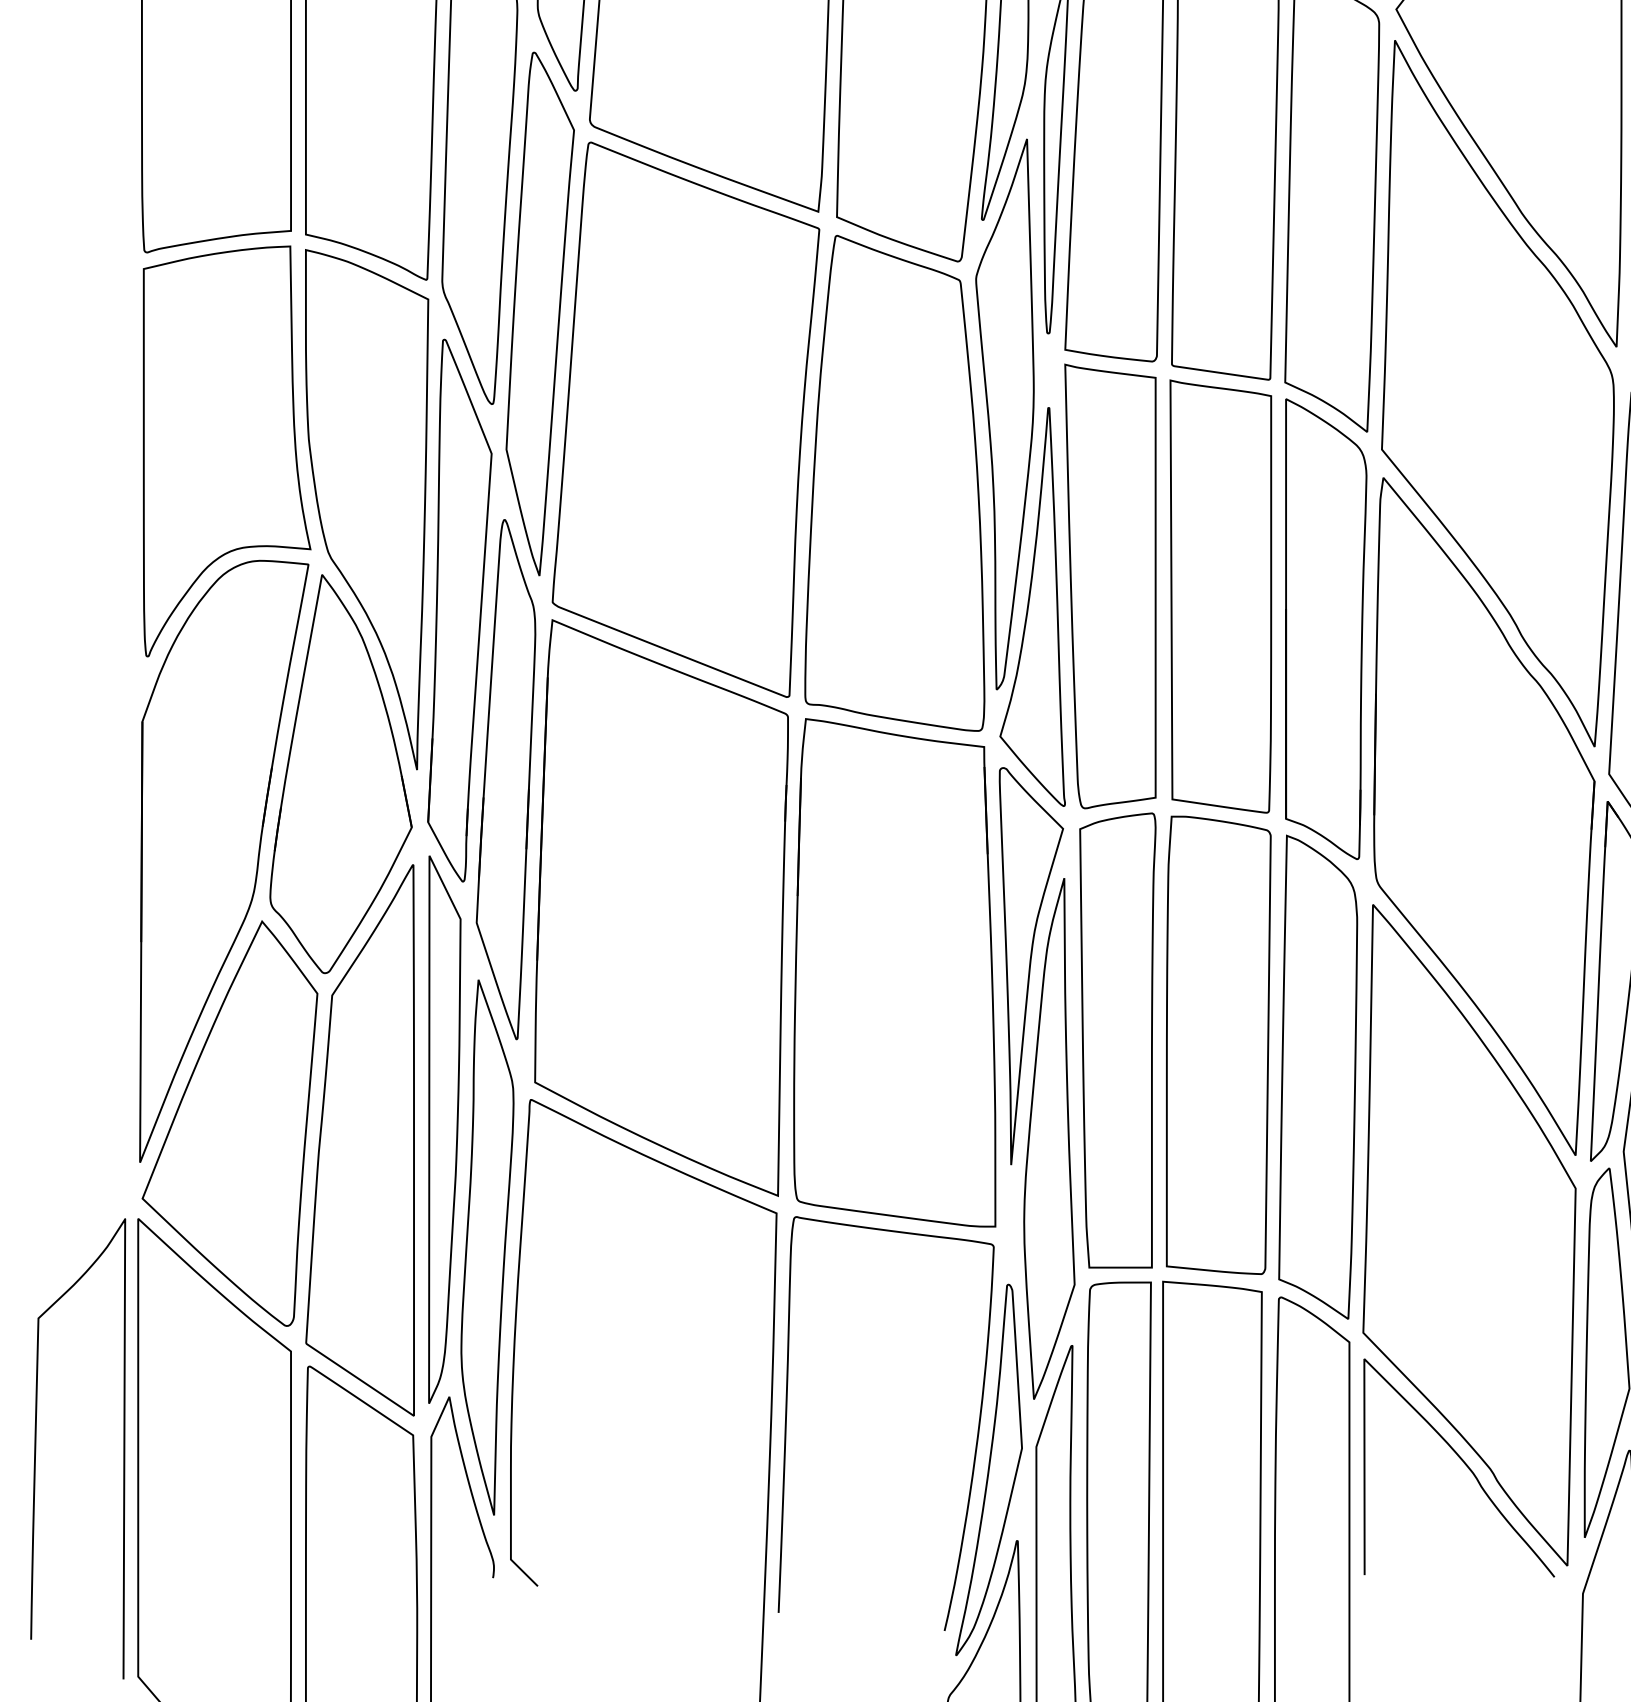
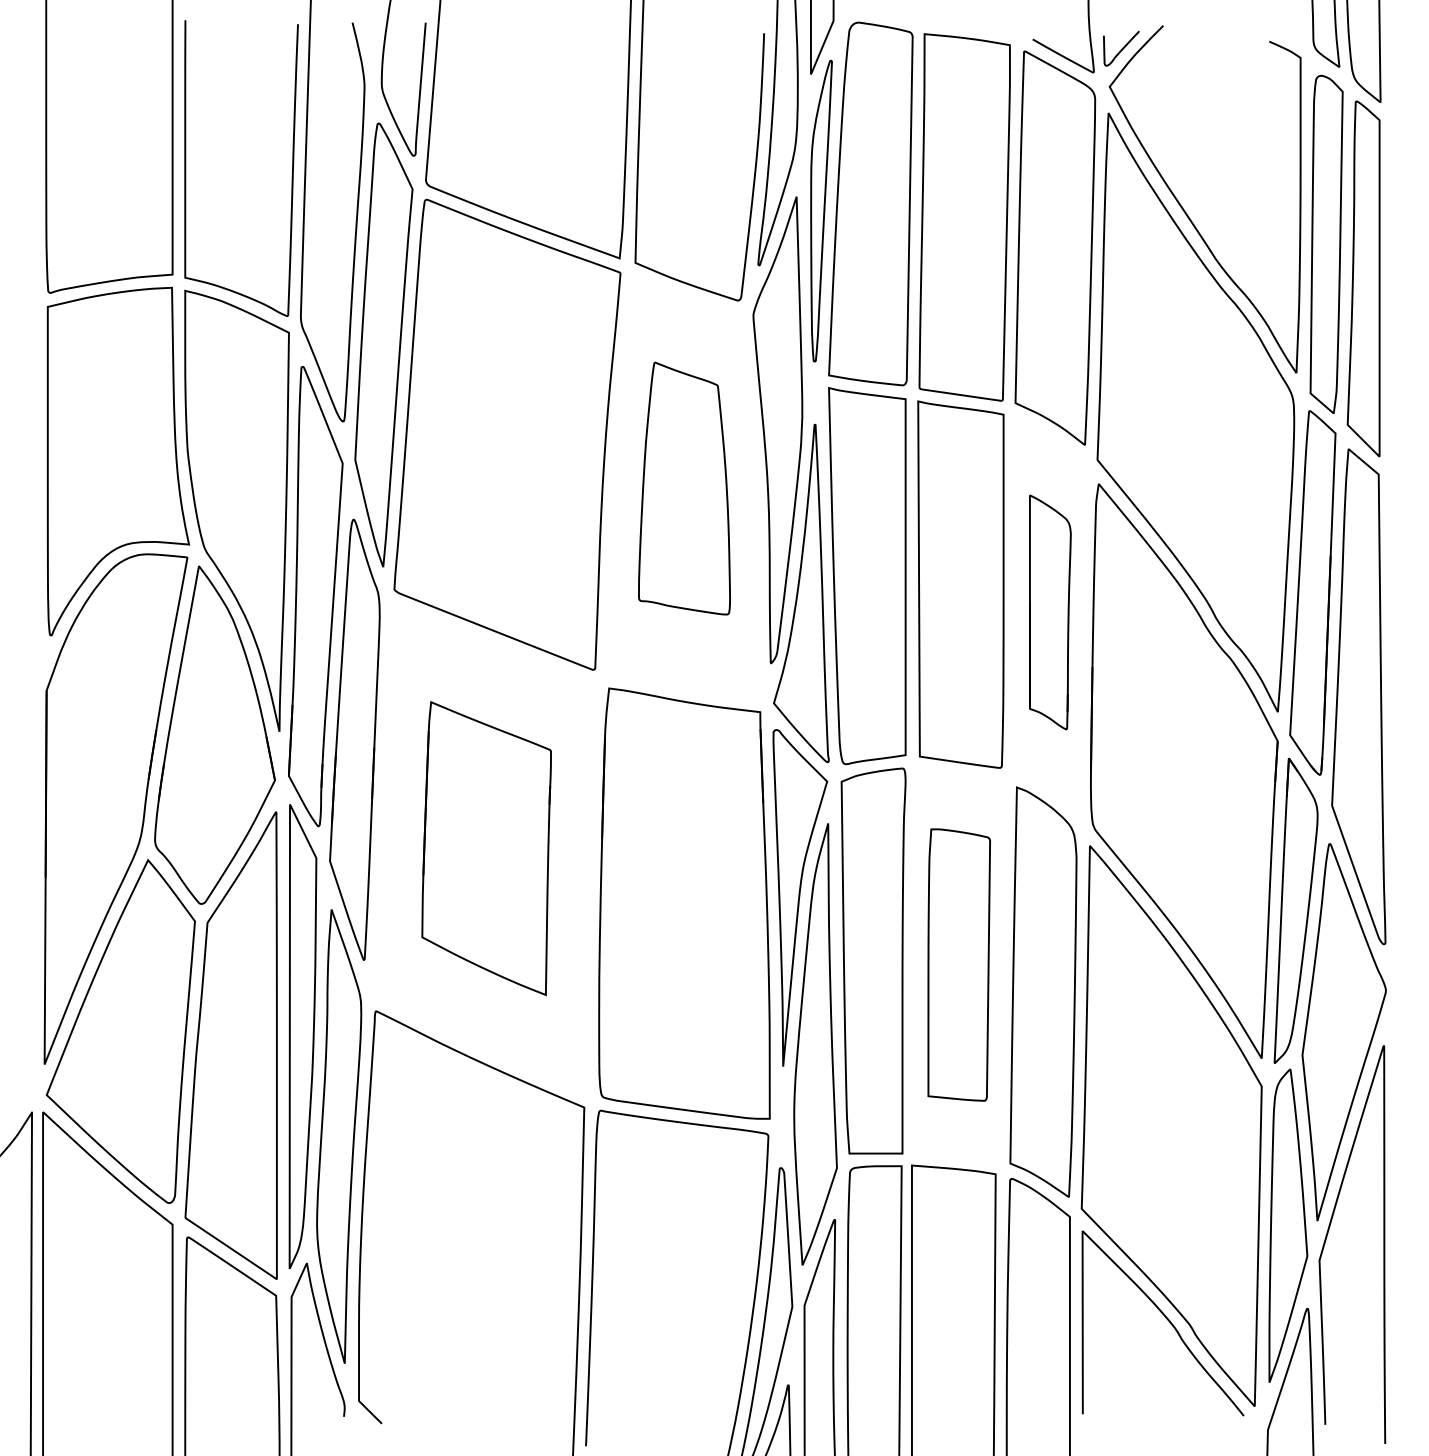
part: (894, 483) -> (684, 488), size x0.6
part: (1326, 629) -> (1050, 612), size x0.6
part: (661, 907) -> (486, 848), size x0.6
part: (1219, 1044) -> (959, 964), size x0.7

